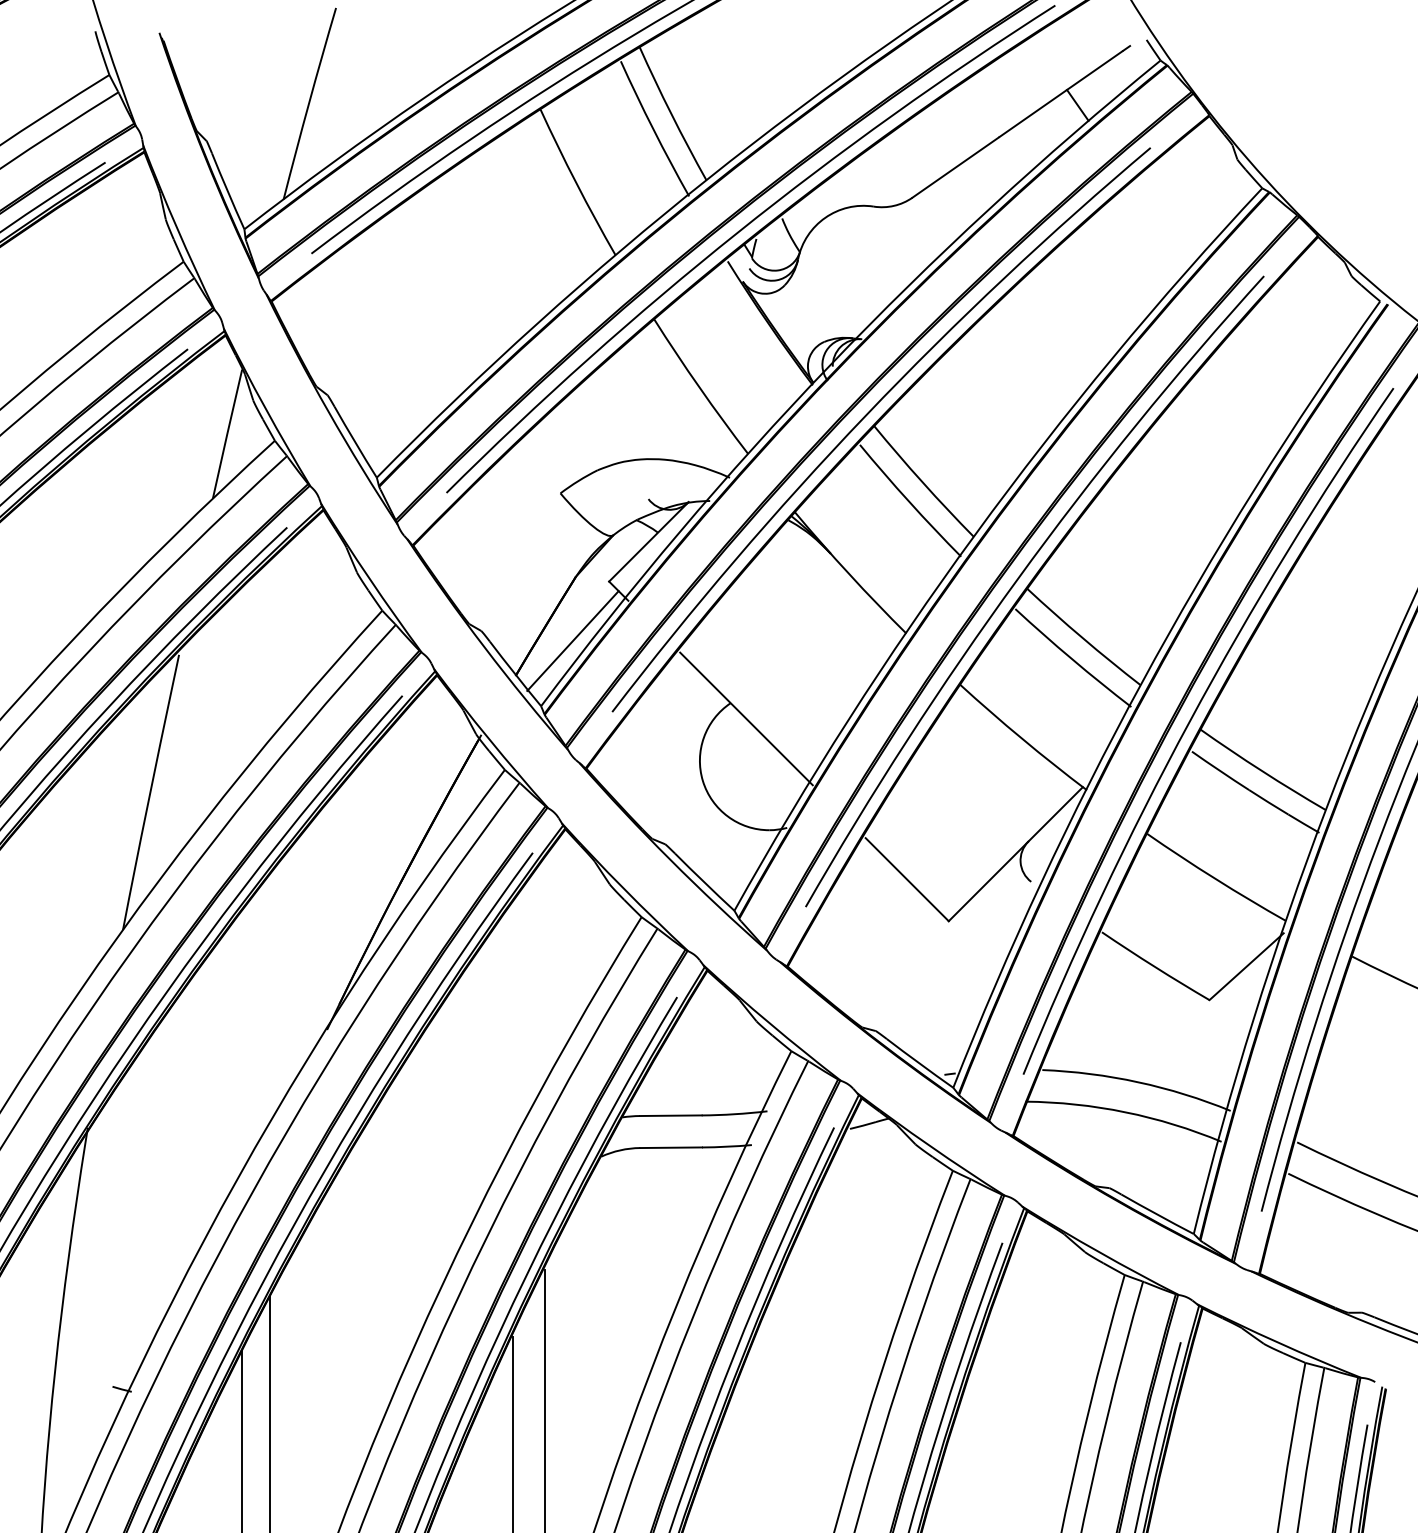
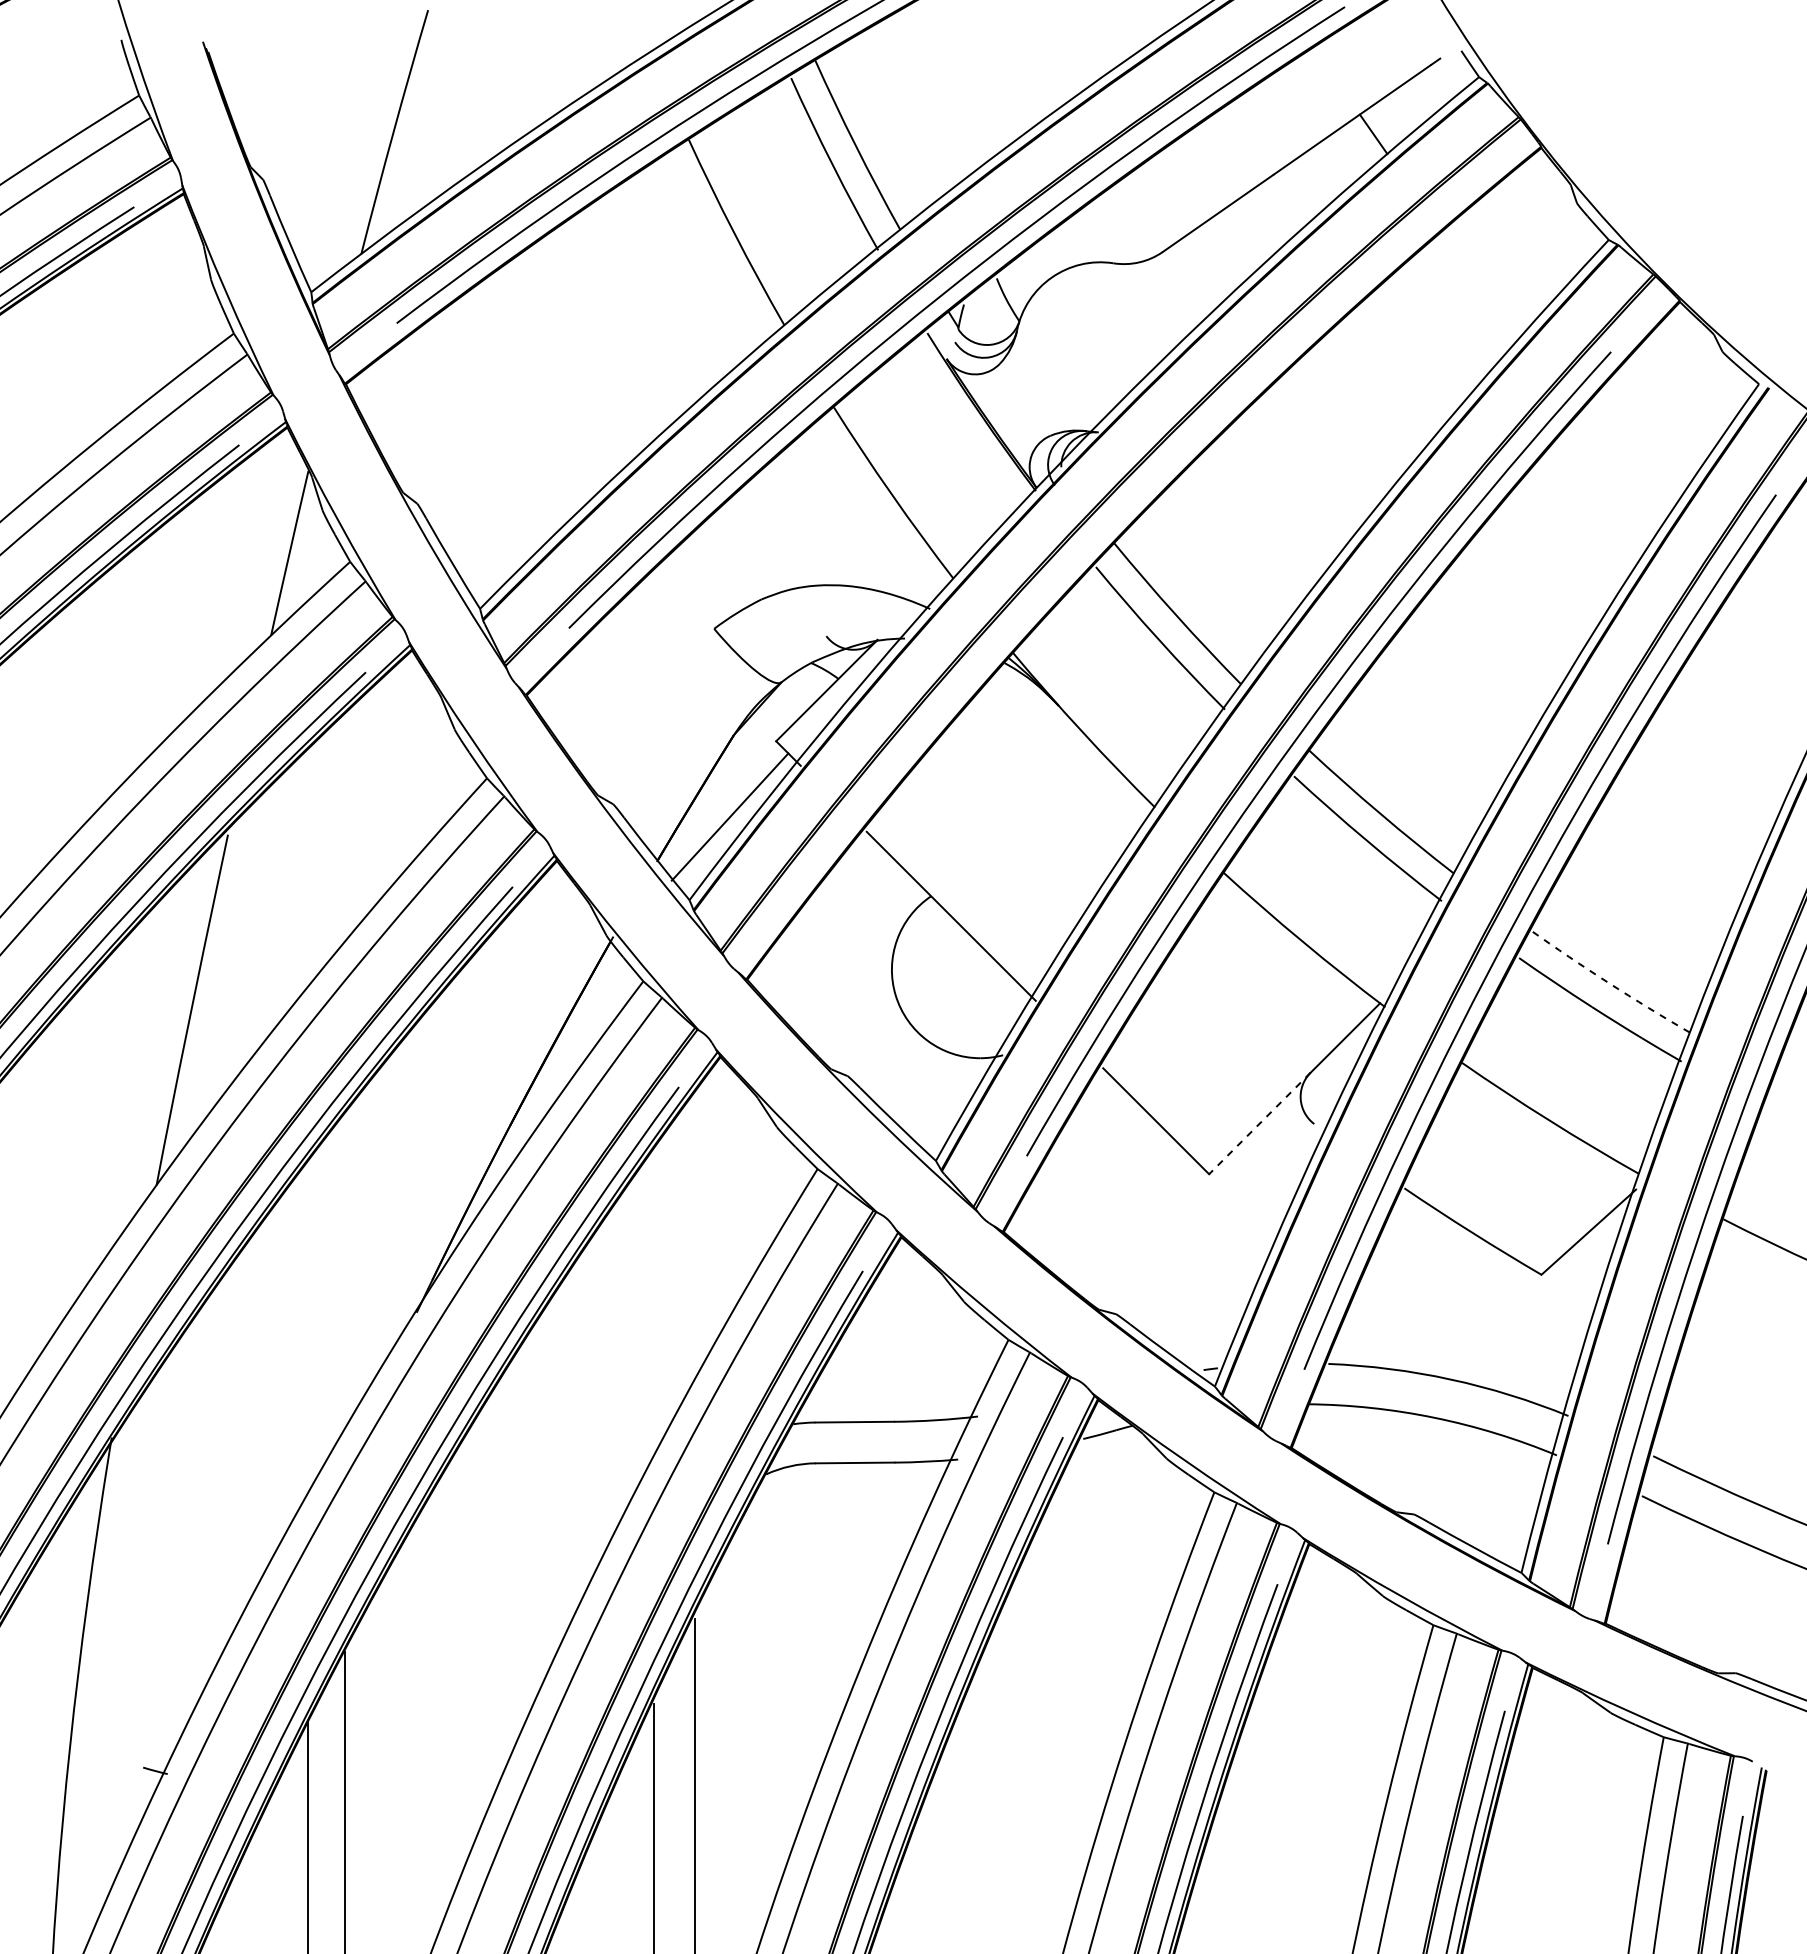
curve: (867, 415) -> (1105, 529), removed
arc: (1262, 771) -> (1608, 983), solid -> dashed
line: (988, 881) -> (1259, 1123), solid -> dashed

